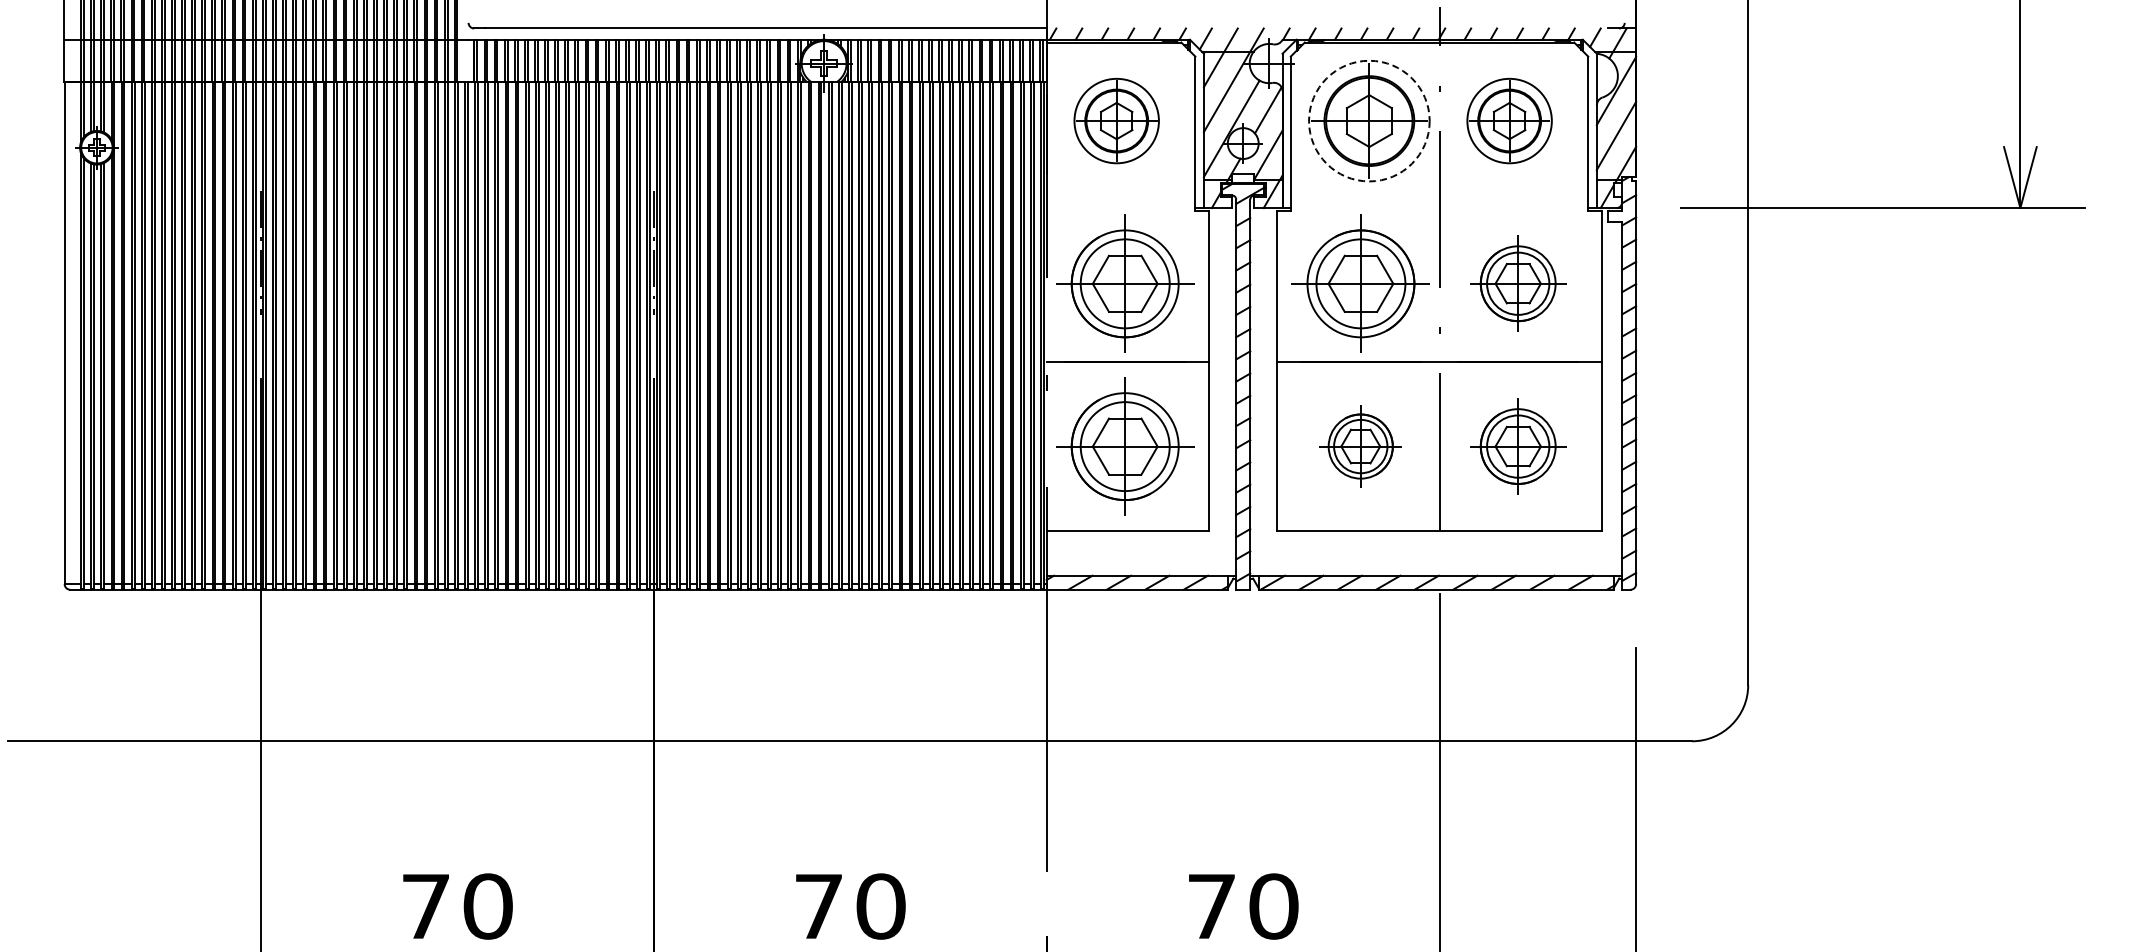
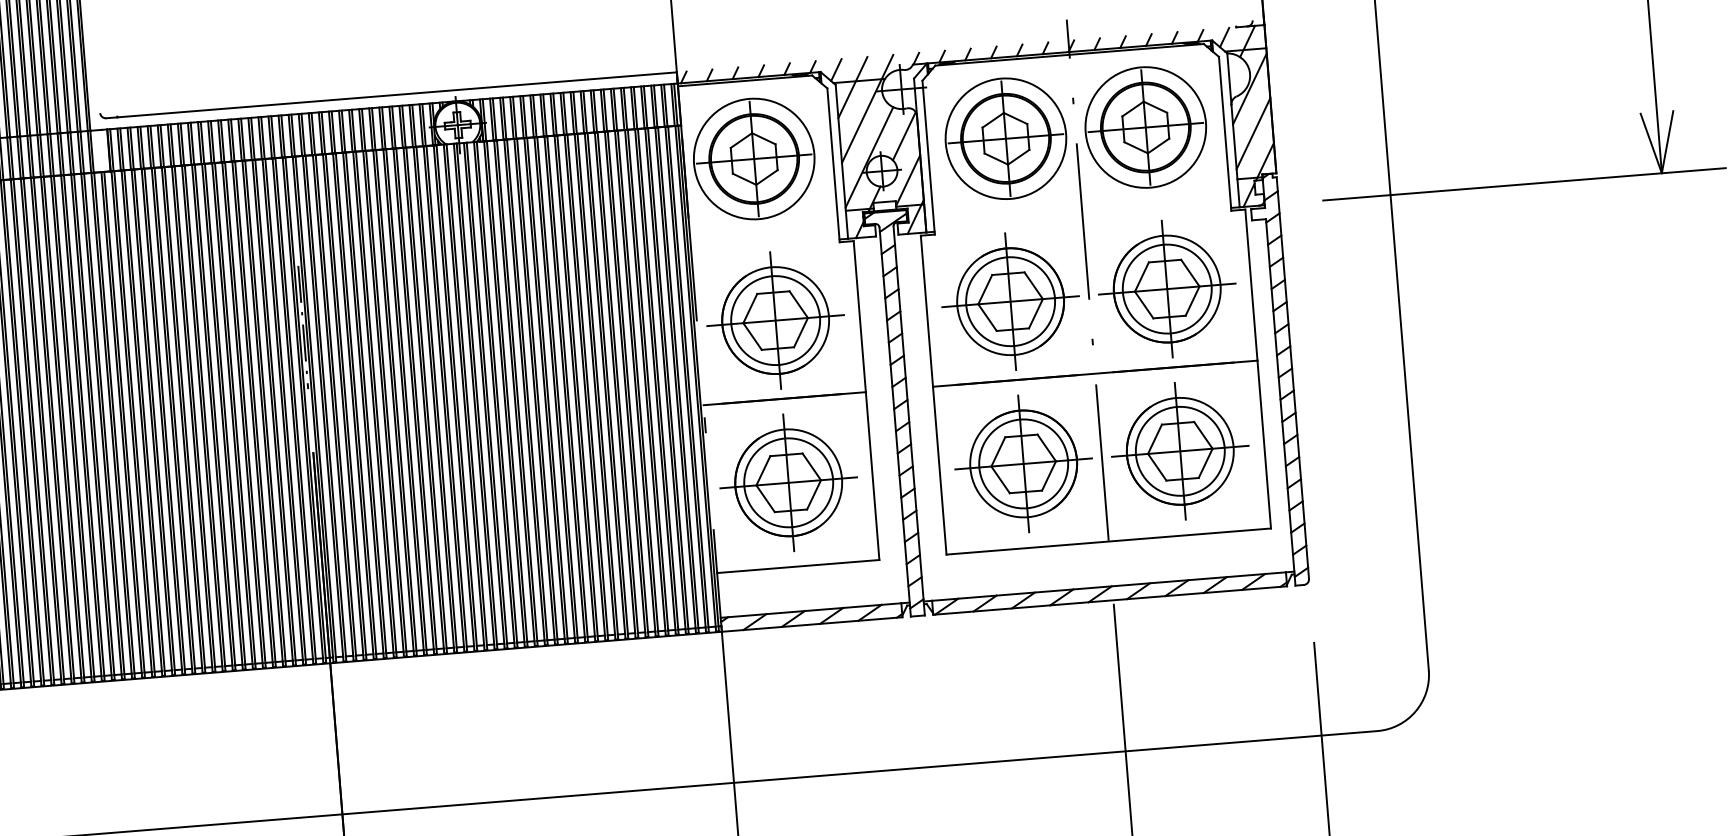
part: (1116, 120) -> (753, 158), size x1.43
circle: (1369, 120) -> (1006, 138), dashed -> solid
part: (1509, 120) -> (1145, 126), size x1.43
part: (1518, 283) -> (1167, 288), size x1.43
part: (1360, 446) -> (1023, 463), size x1.67
part: (1518, 446) -> (1180, 451), size x1.43

